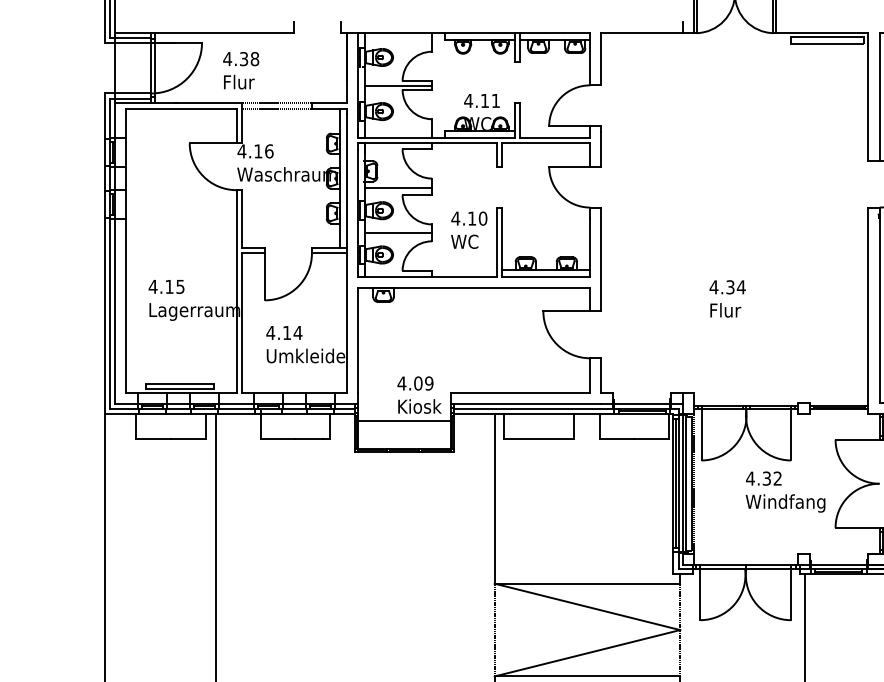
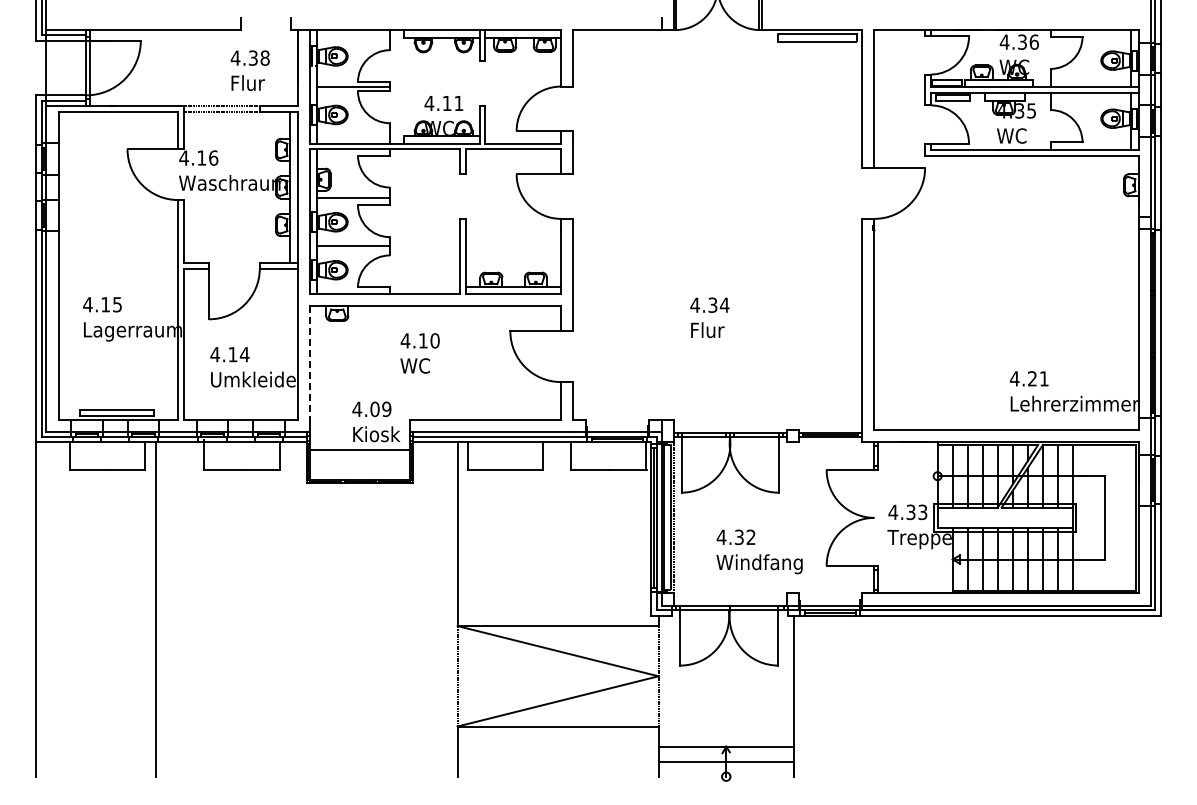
text: (240, 70) -> (249, 70), moved
text: (468, 230) -> (419, 353), moved
line: (357, 340) -> (309, 362), solid -> dashed
text: (785, 491) -> (759, 551), moved

